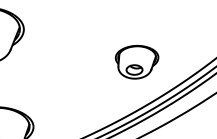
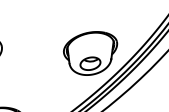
part: (135, 62) -> (90, 53), size x1.67

